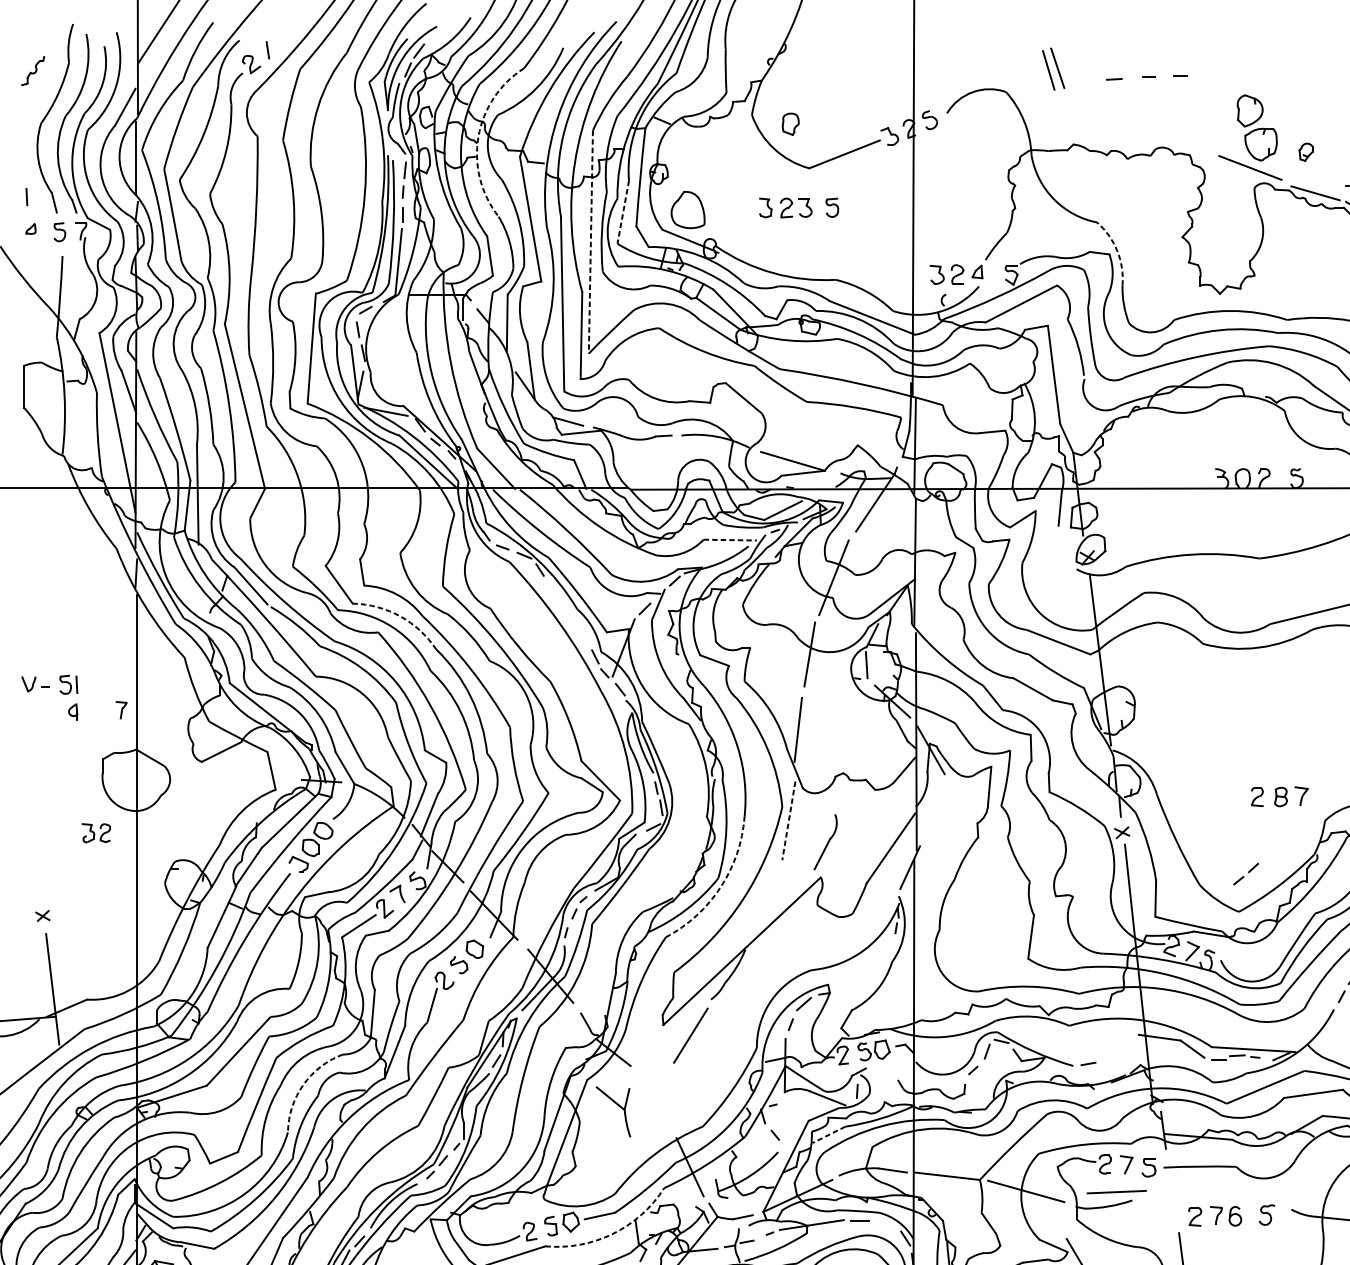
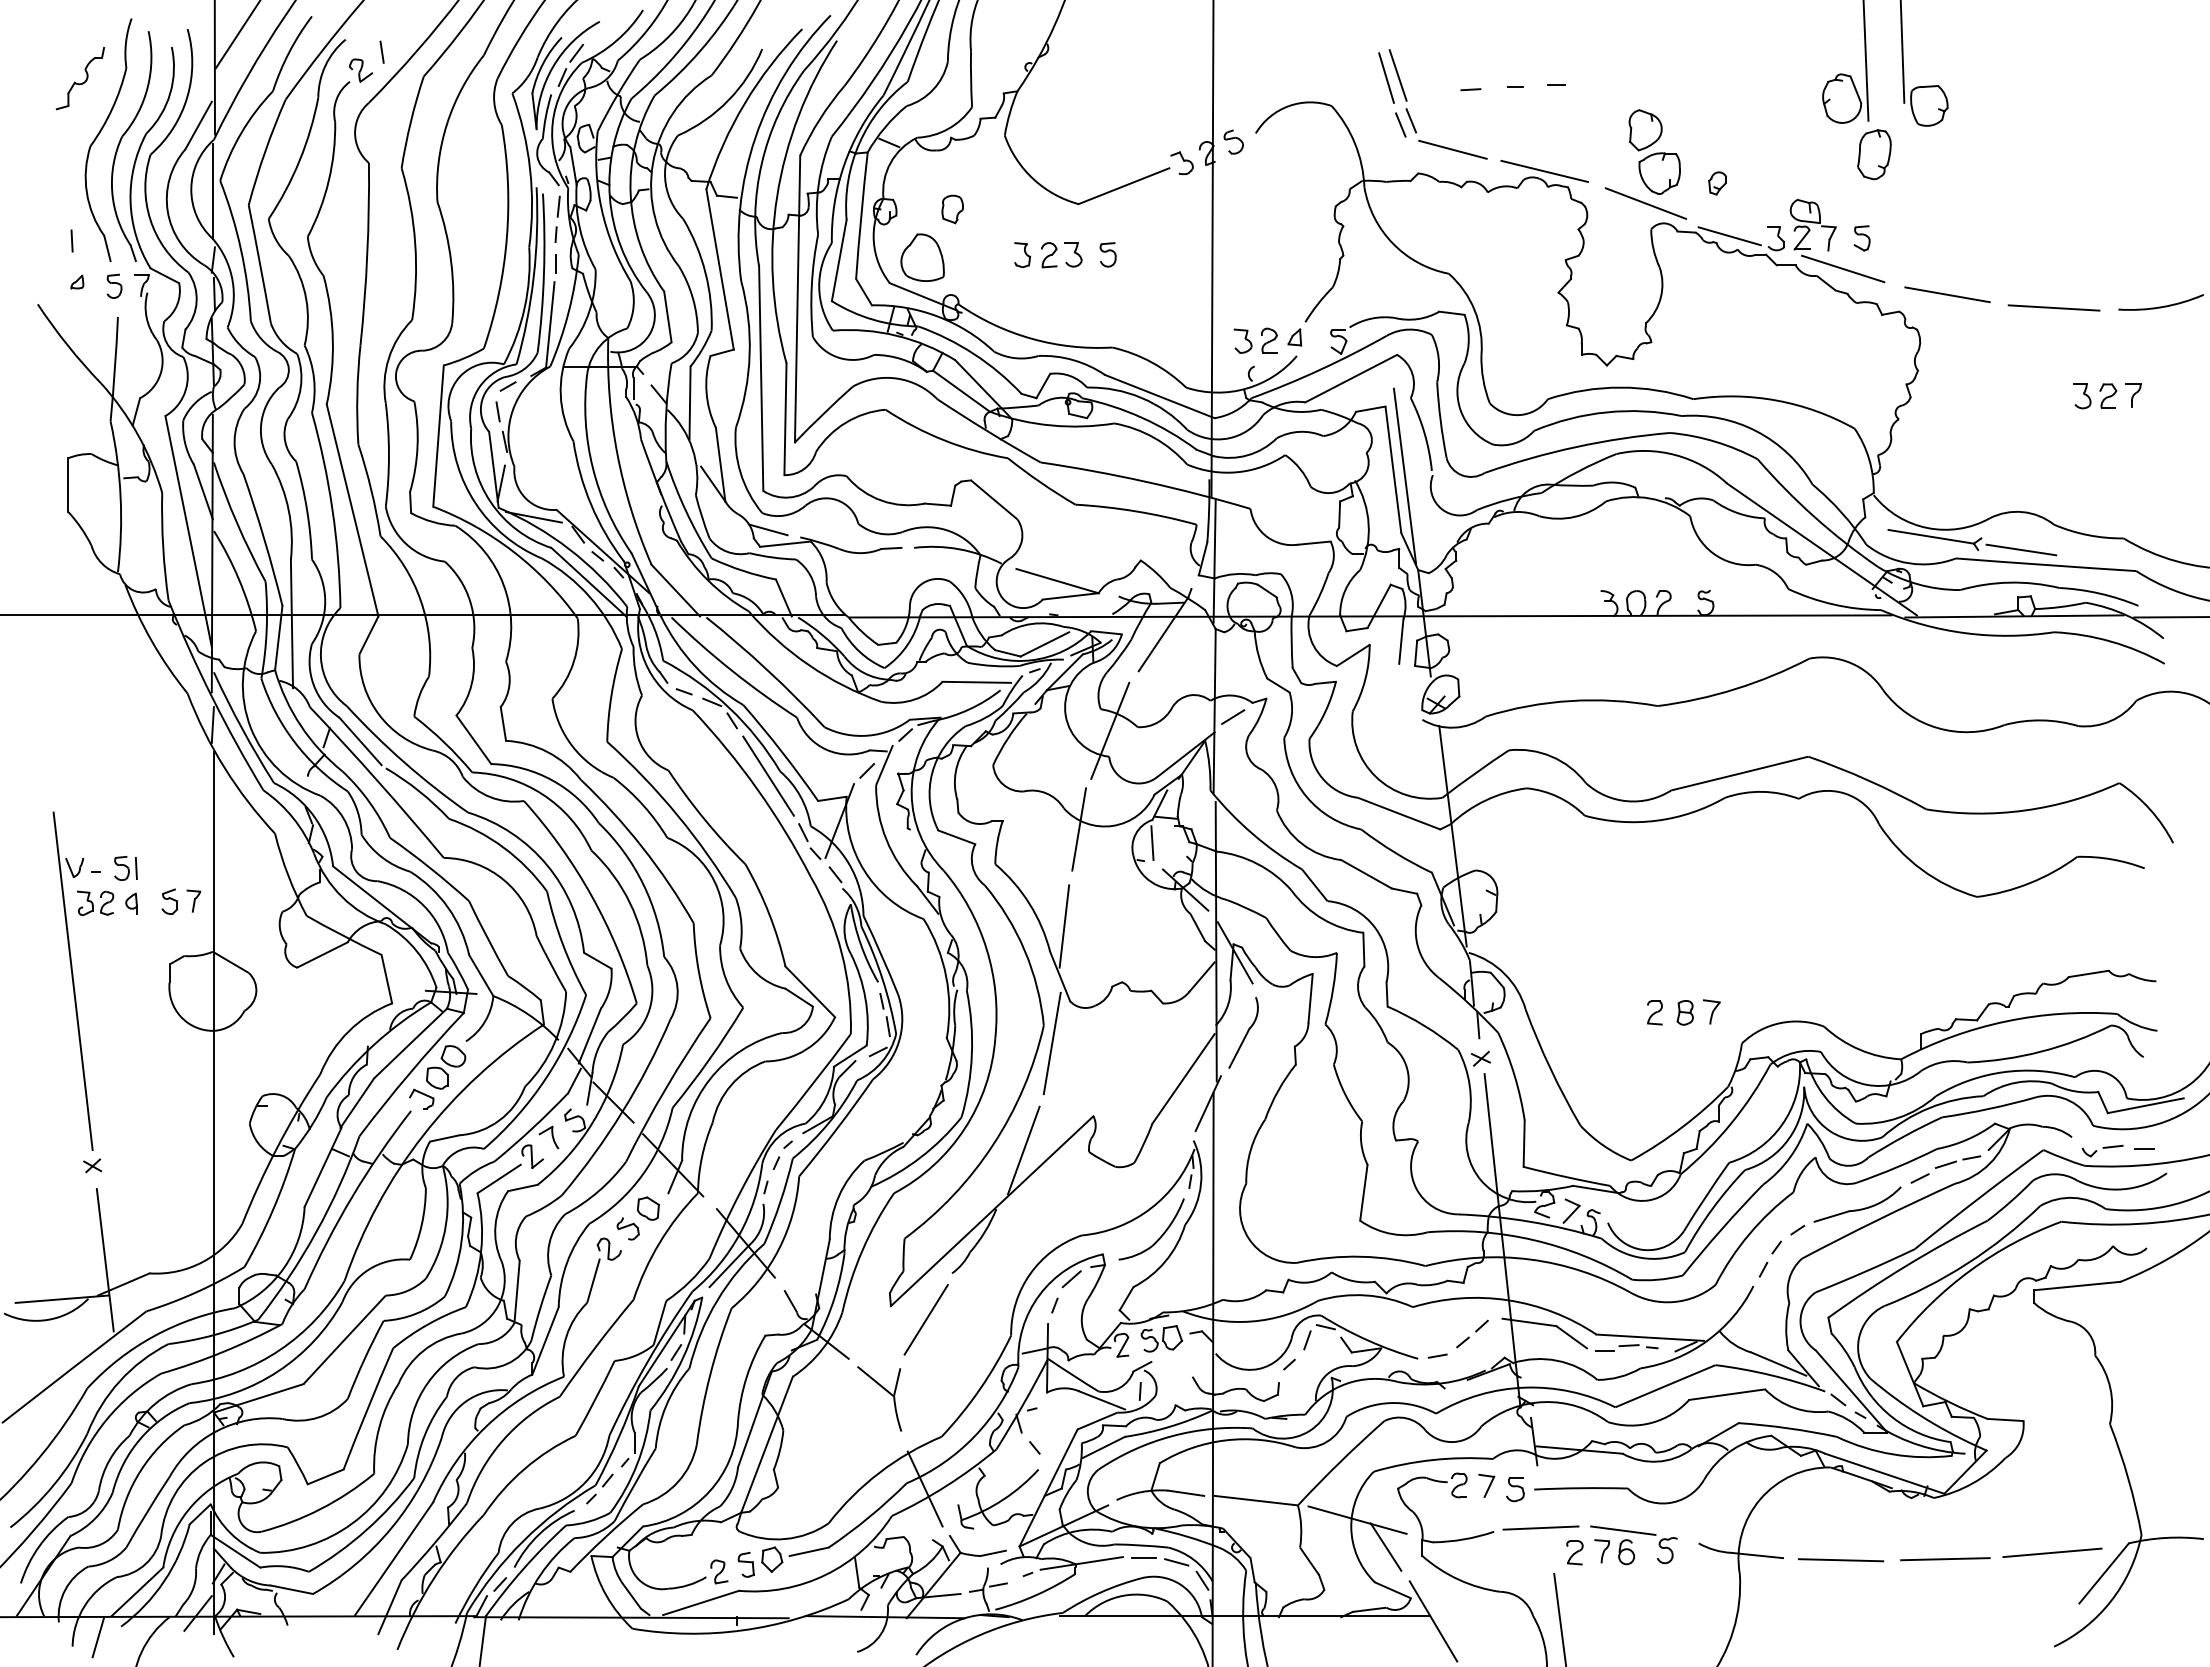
part: (32, 70) -> (79, 78), size x1.67
line: (1068, 103) -> (1411, 120), added
line: (1059, 106) -> (1400, 124), added
part: (790, 124) -> (952, 209), moved
line: (1100, 125) -> (1452, 149), added
arc: (478, 136) -> (652, 163), dashed -> solid
line: (1171, 142) -> (1544, 170), added
line: (623, 212) -> (839, 261), dashed -> solid
line: (590, 242) -> (797, 299), dashed -> solid
arc: (1117, 251) -> (1474, 310), dashed -> solid
line: (1062, 379) -> (1404, 475), added
line: (730, 540) -> (977, 682), dashed -> solid
line: (929, 567) -> (1233, 717), added
line: (568, 612) -> (768, 775), added
arc: (400, 616) -> (552, 780), dashed -> solid
part: (102, 710) -> (169, 901), added
line: (27, 772) -> (72, 981), added
line: (789, 821) -> (1052, 1044), dashed -> solid
part: (96, 832) -> (95, 902), moved
part: (825, 841) -> (1243, 1032), moved
part: (1246, 873) -> (1472, 1333), moved
arc: (720, 886) -> (964, 1128), dashed -> solid
line: (766, 904) -> (1023, 1150), added
part: (873, 969) -> (1161, 1234), added
arc: (303, 1085) -> (427, 1383), dashed -> solid
part: (616, 1104) -> (883, 1389), moved
line: (828, 1134) -> (1103, 1447), dashed -> solid
line: (1116, 1191) -> (1540, 1527), moved
line: (1232, 1199) -> (1623, 1530), added
line: (1047, 1211) -> (1385, 1546), added
line: (885, 1224) -> (1176, 1562), added
arc: (613, 1233) -> (826, 1574), dashed -> solid

